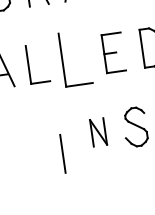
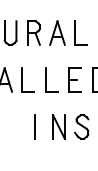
part: (75, 57) -> (51, 79), size x0.71
part: (97, 131) -> (58, 126), size x1.43
line: (61, 153) -> (34, 126), moved

